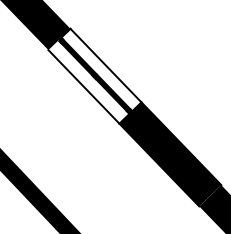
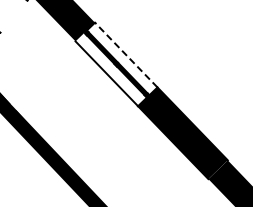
line: (105, 64) -> (125, 54), solid -> dashed

